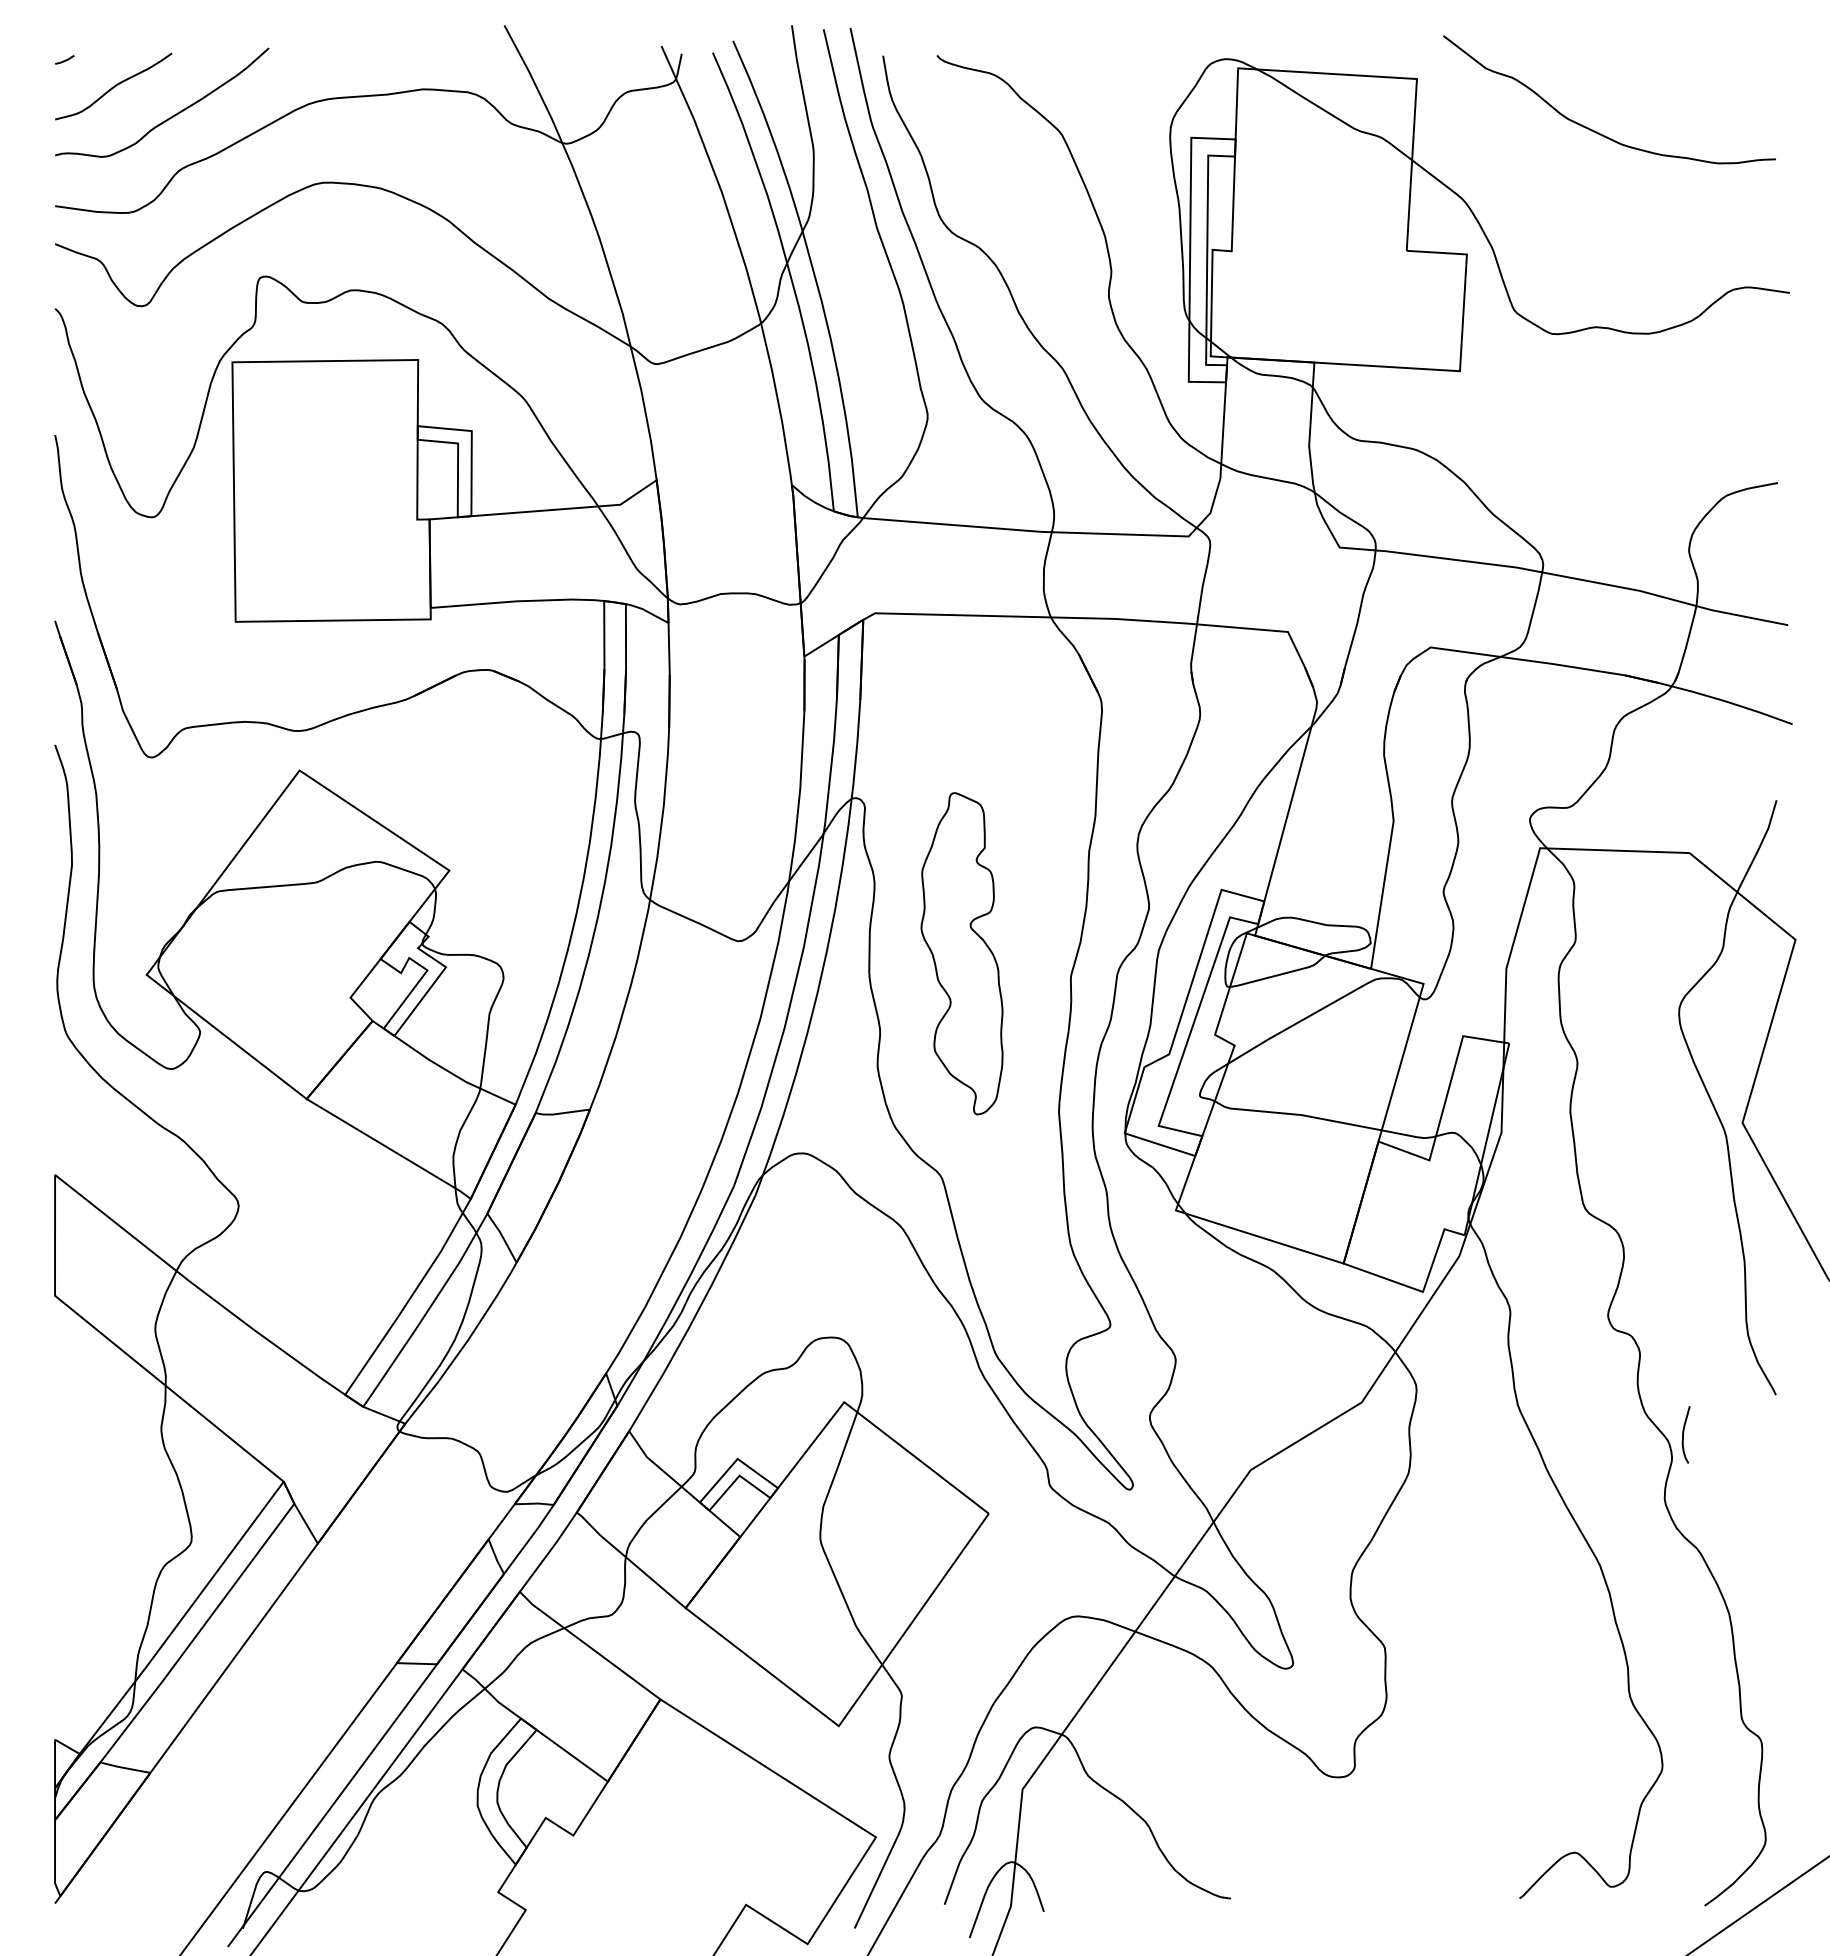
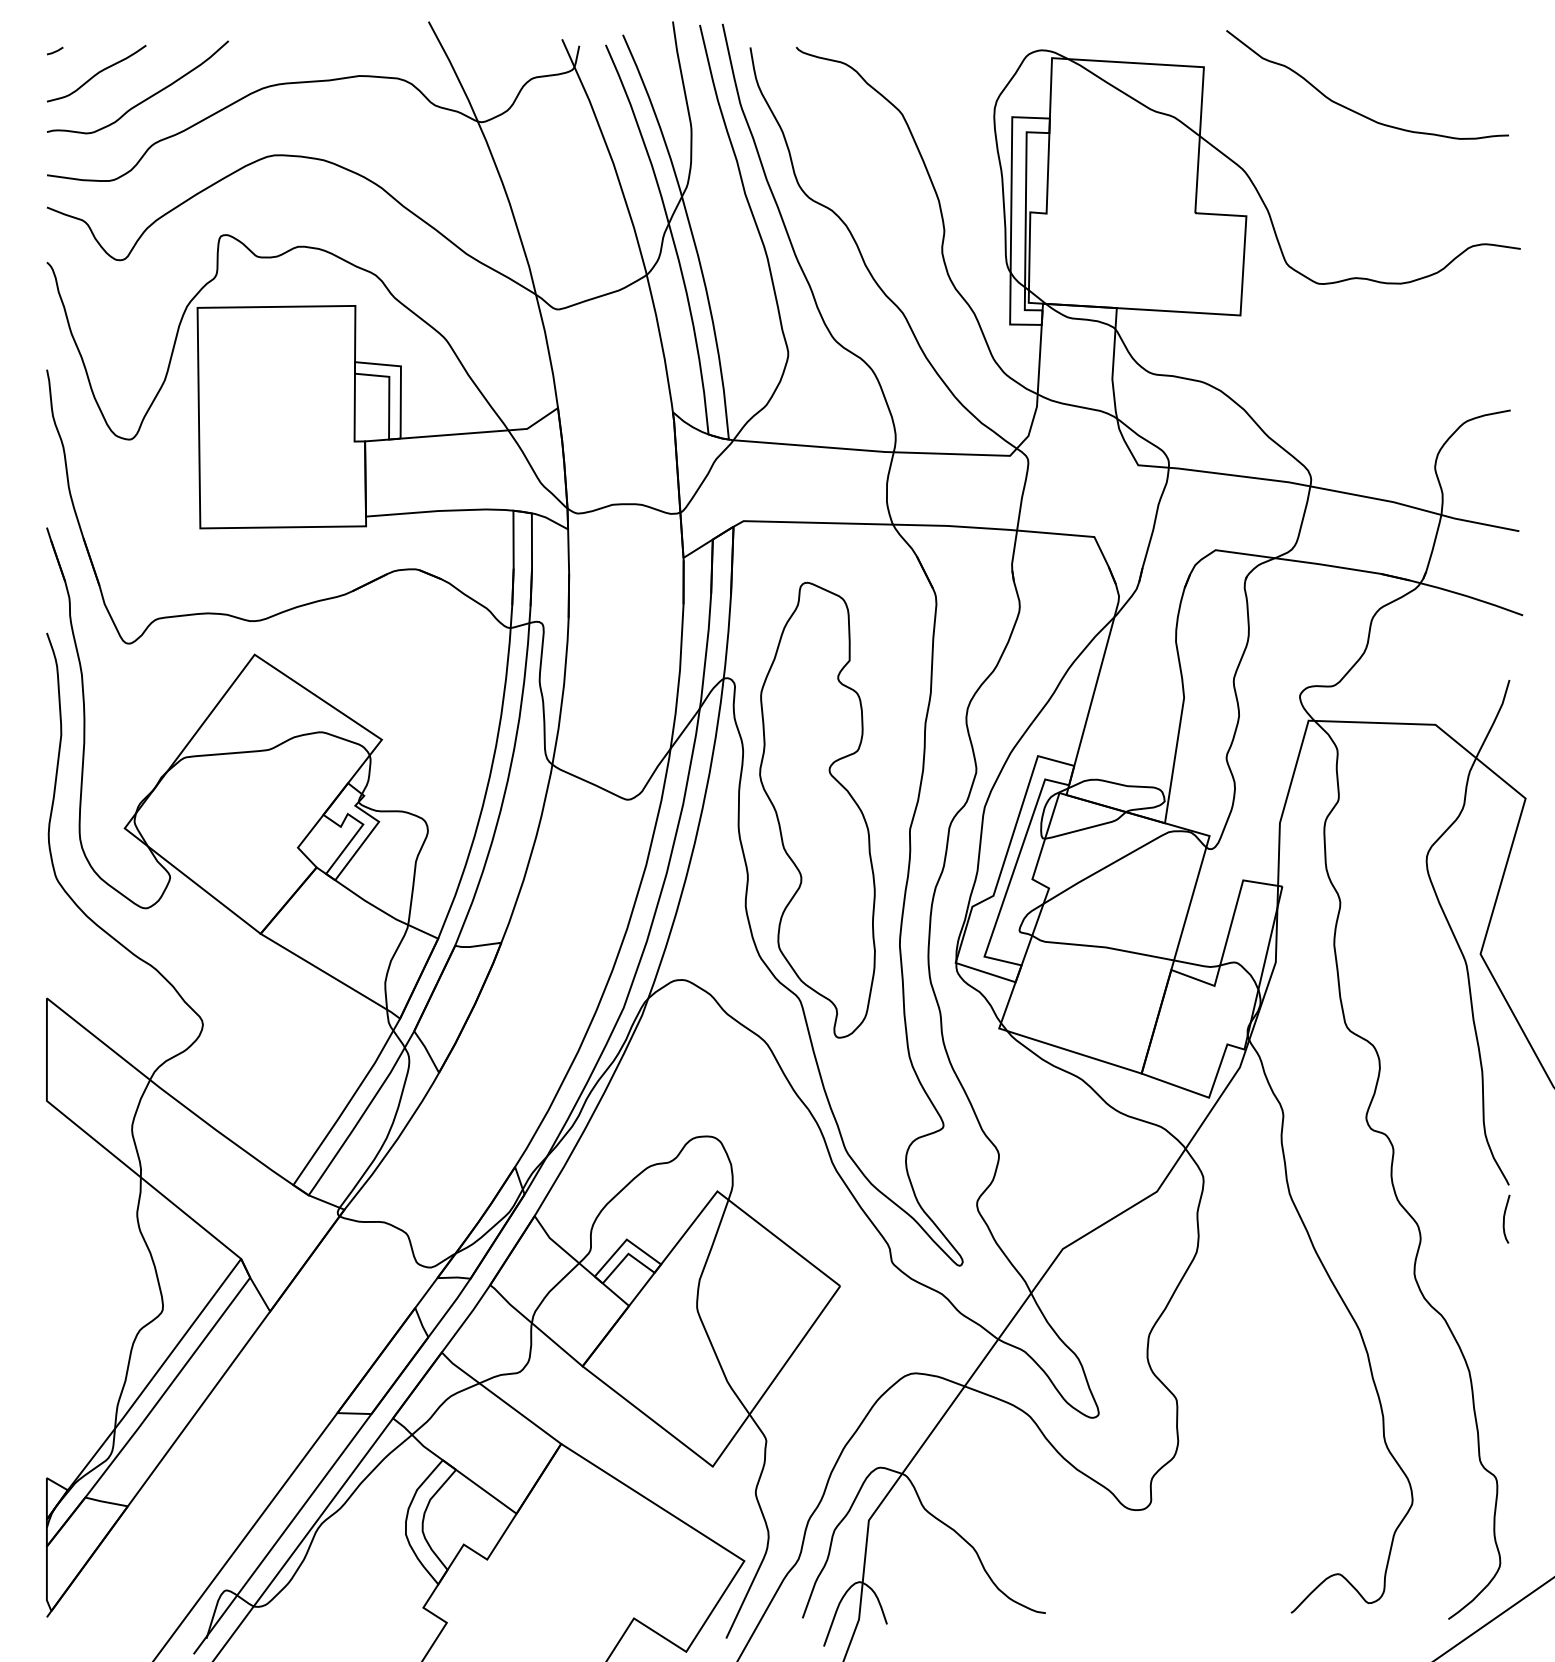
part: (961, 953) -> (817, 810), size x1.67
curve: (1683, 1434) -> (1504, 1218), moved

